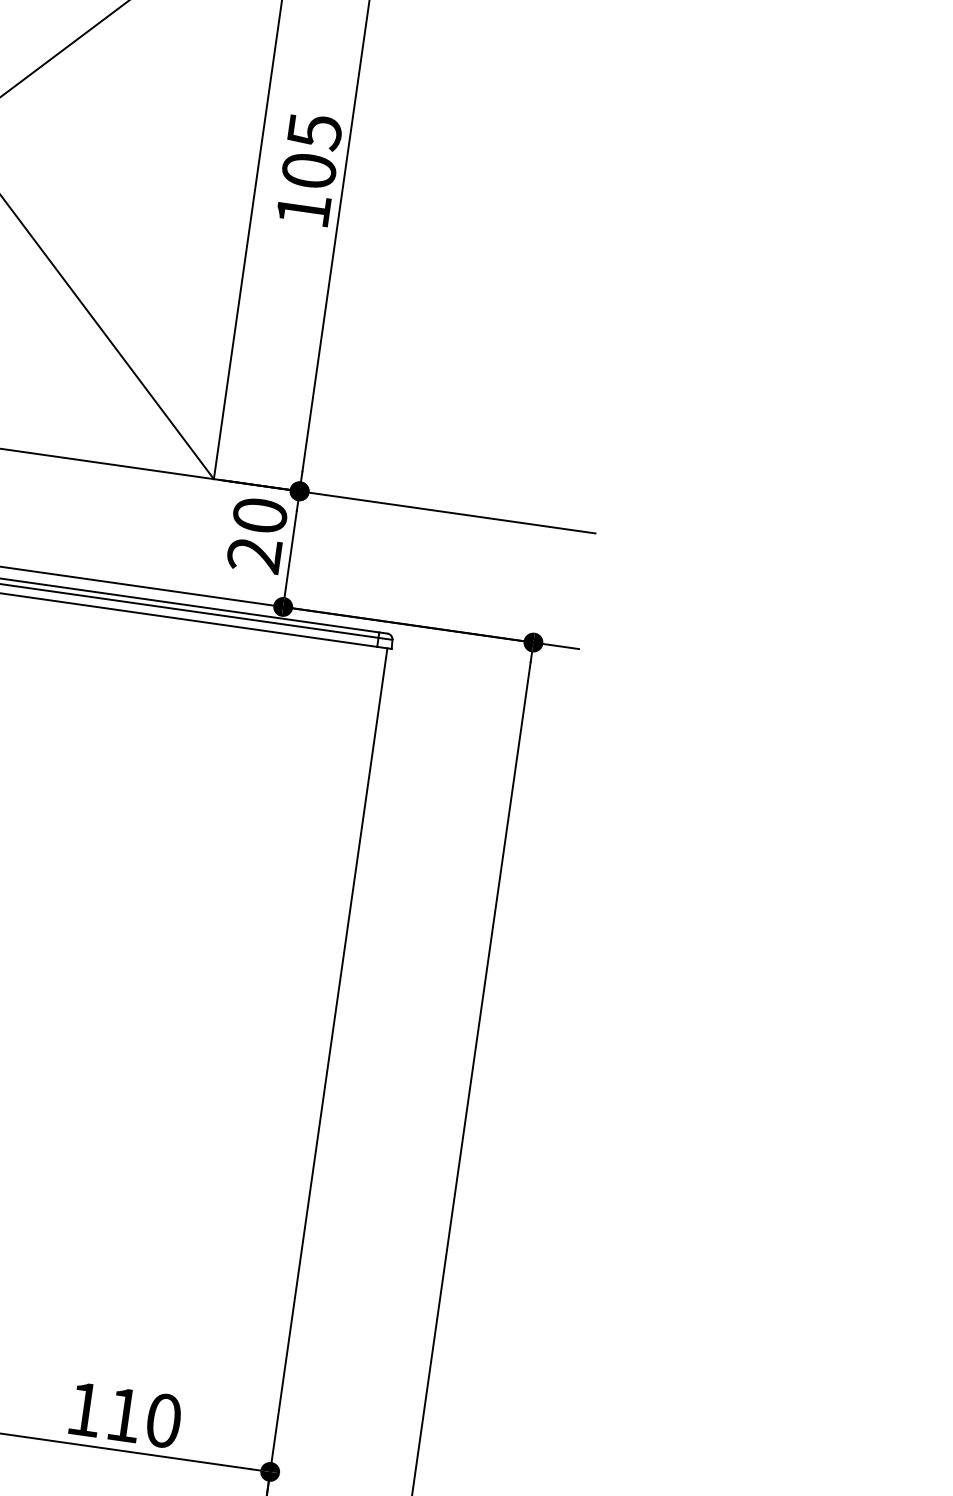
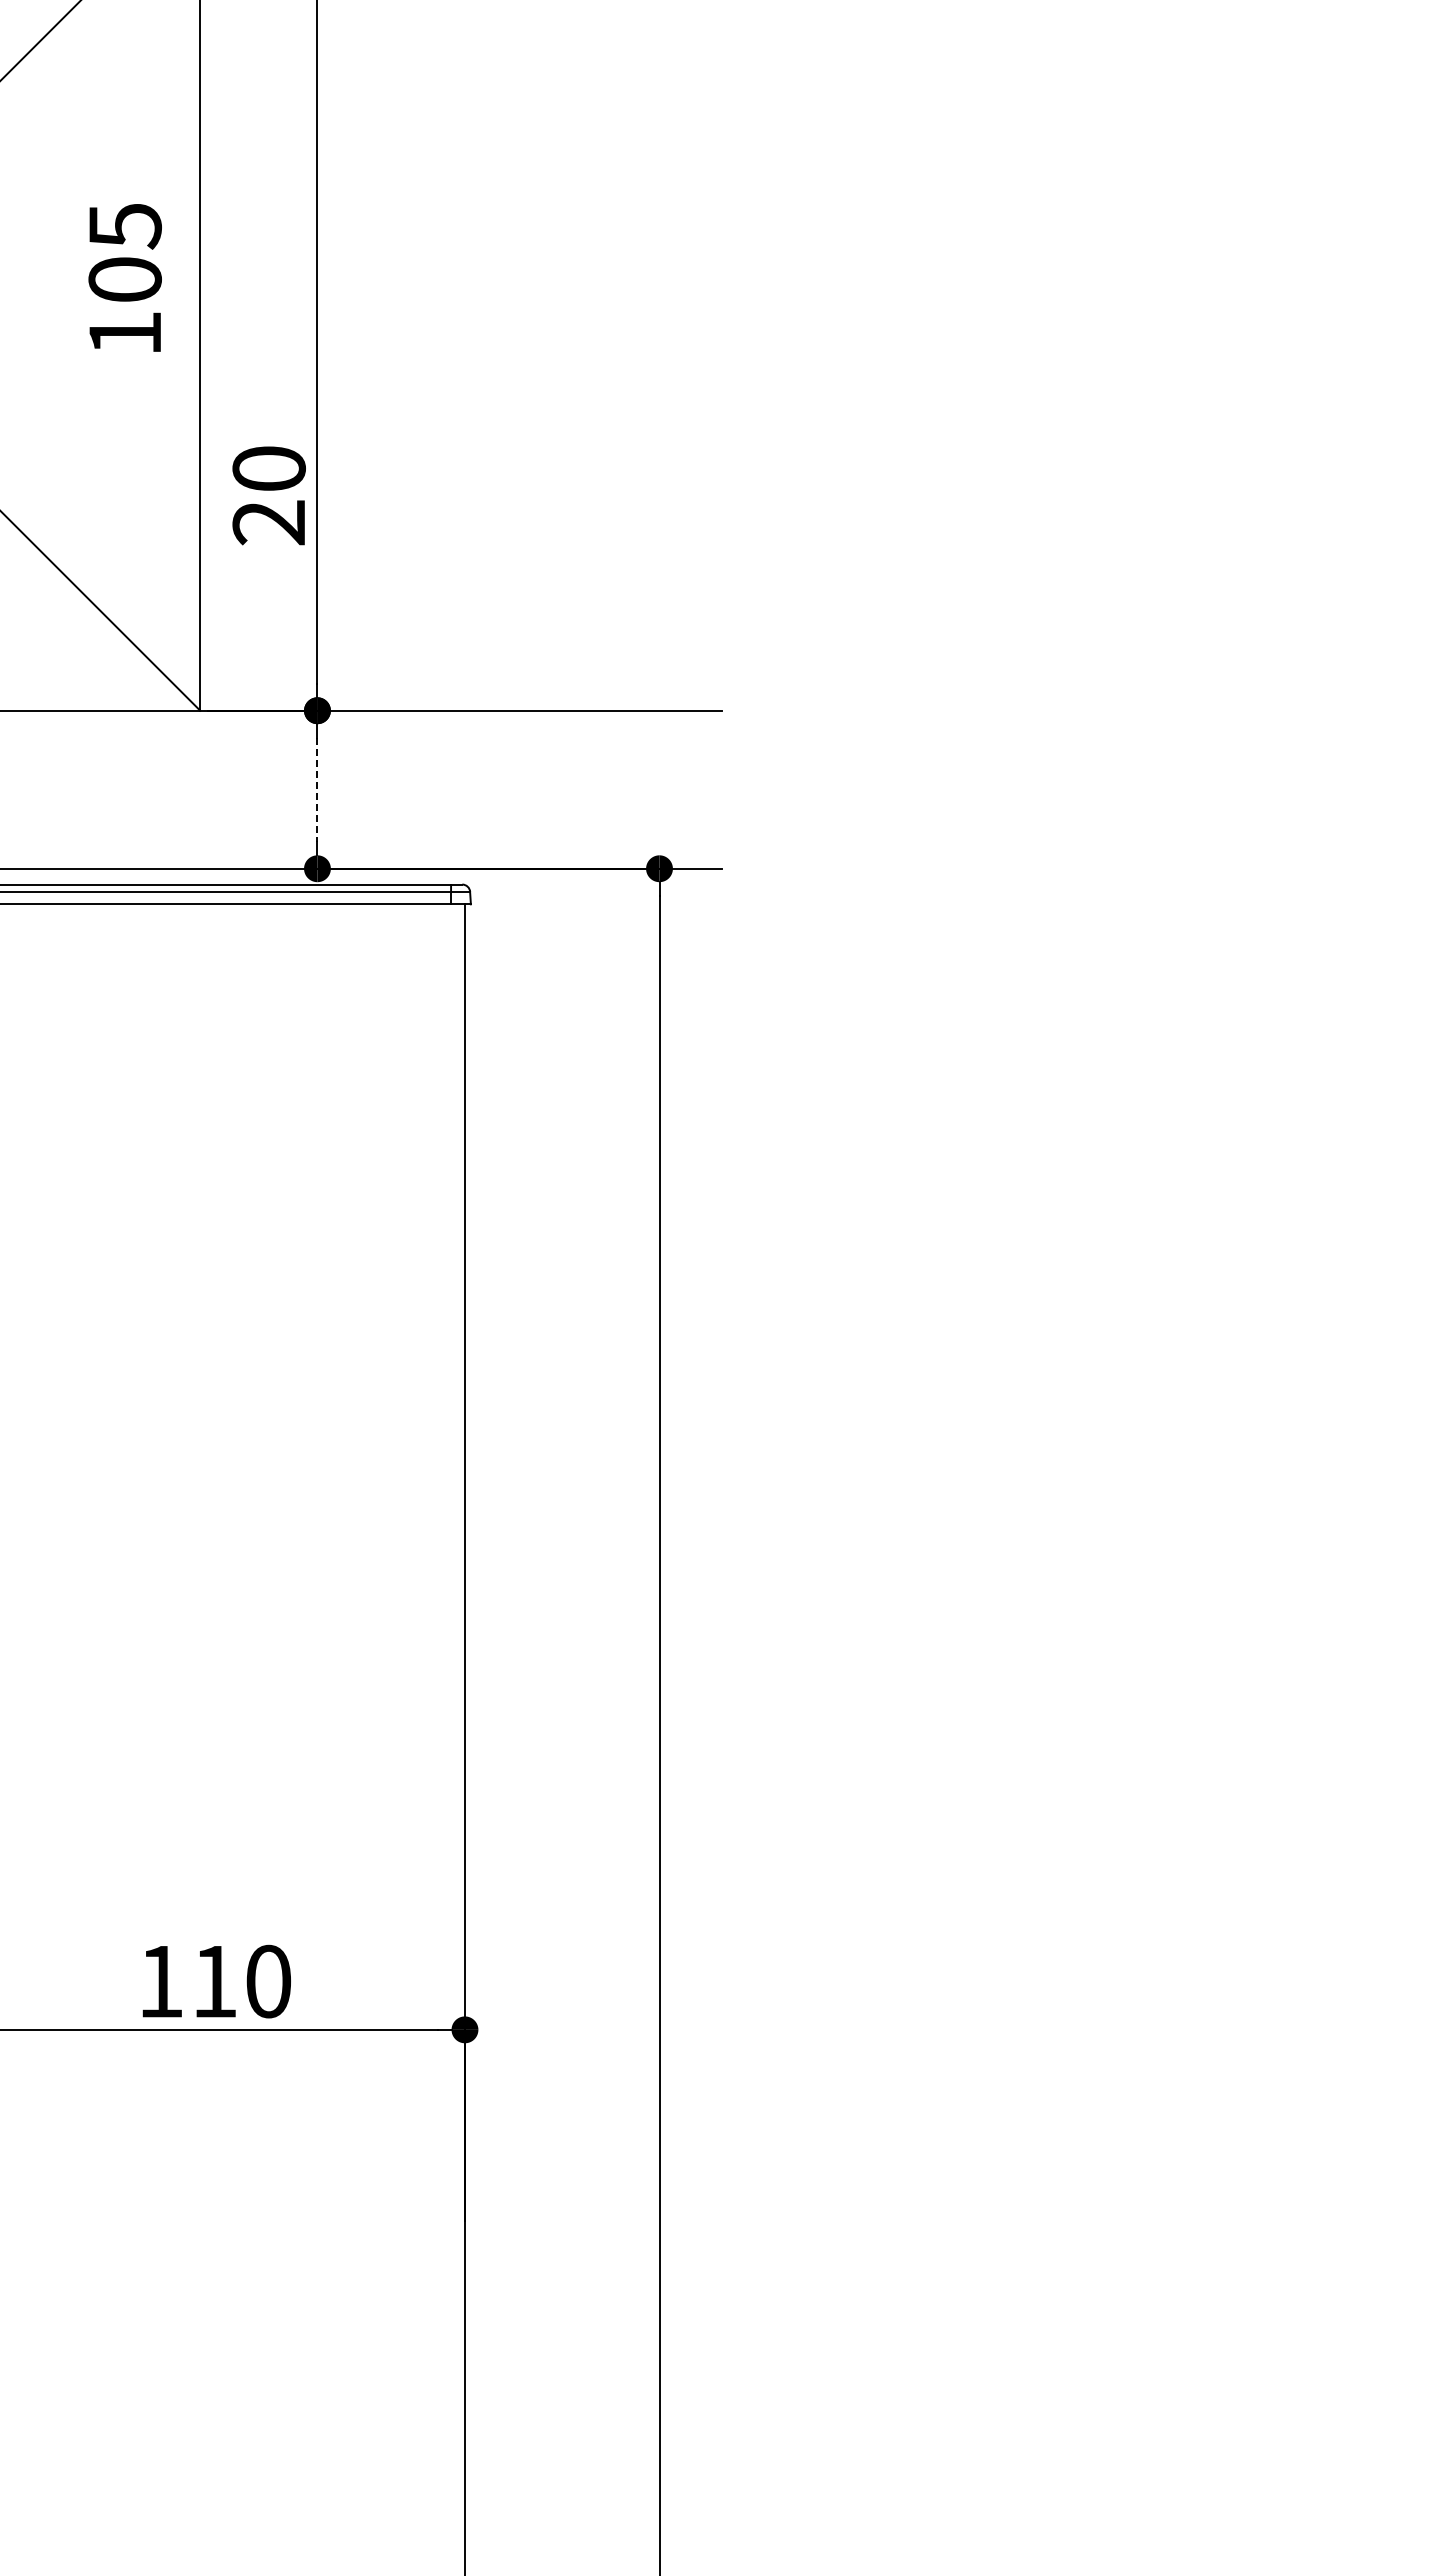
text: (308, 169) -> (124, 277), moved
text: (256, 535) -> (268, 495), moved
line: (291, 549) -> (317, 790), solid -> dashed
text: (125, 1415) -> (216, 1981), moved

